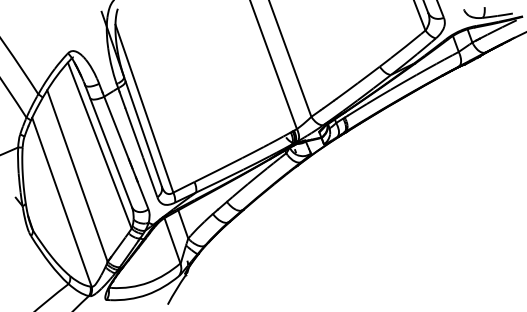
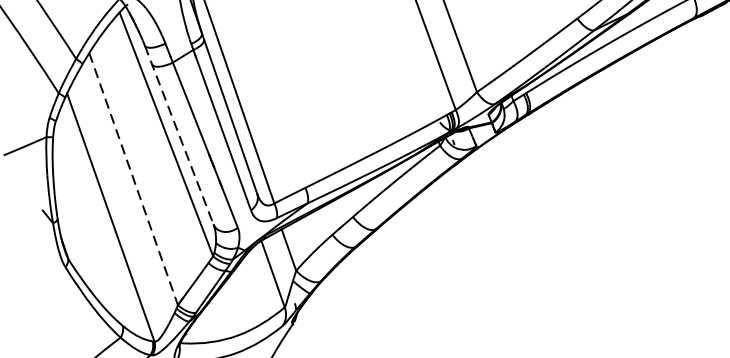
line: (108, 146) -> (179, 135), solid -> dashed
line: (77, 176) -> (133, 179), solid -> dashed

